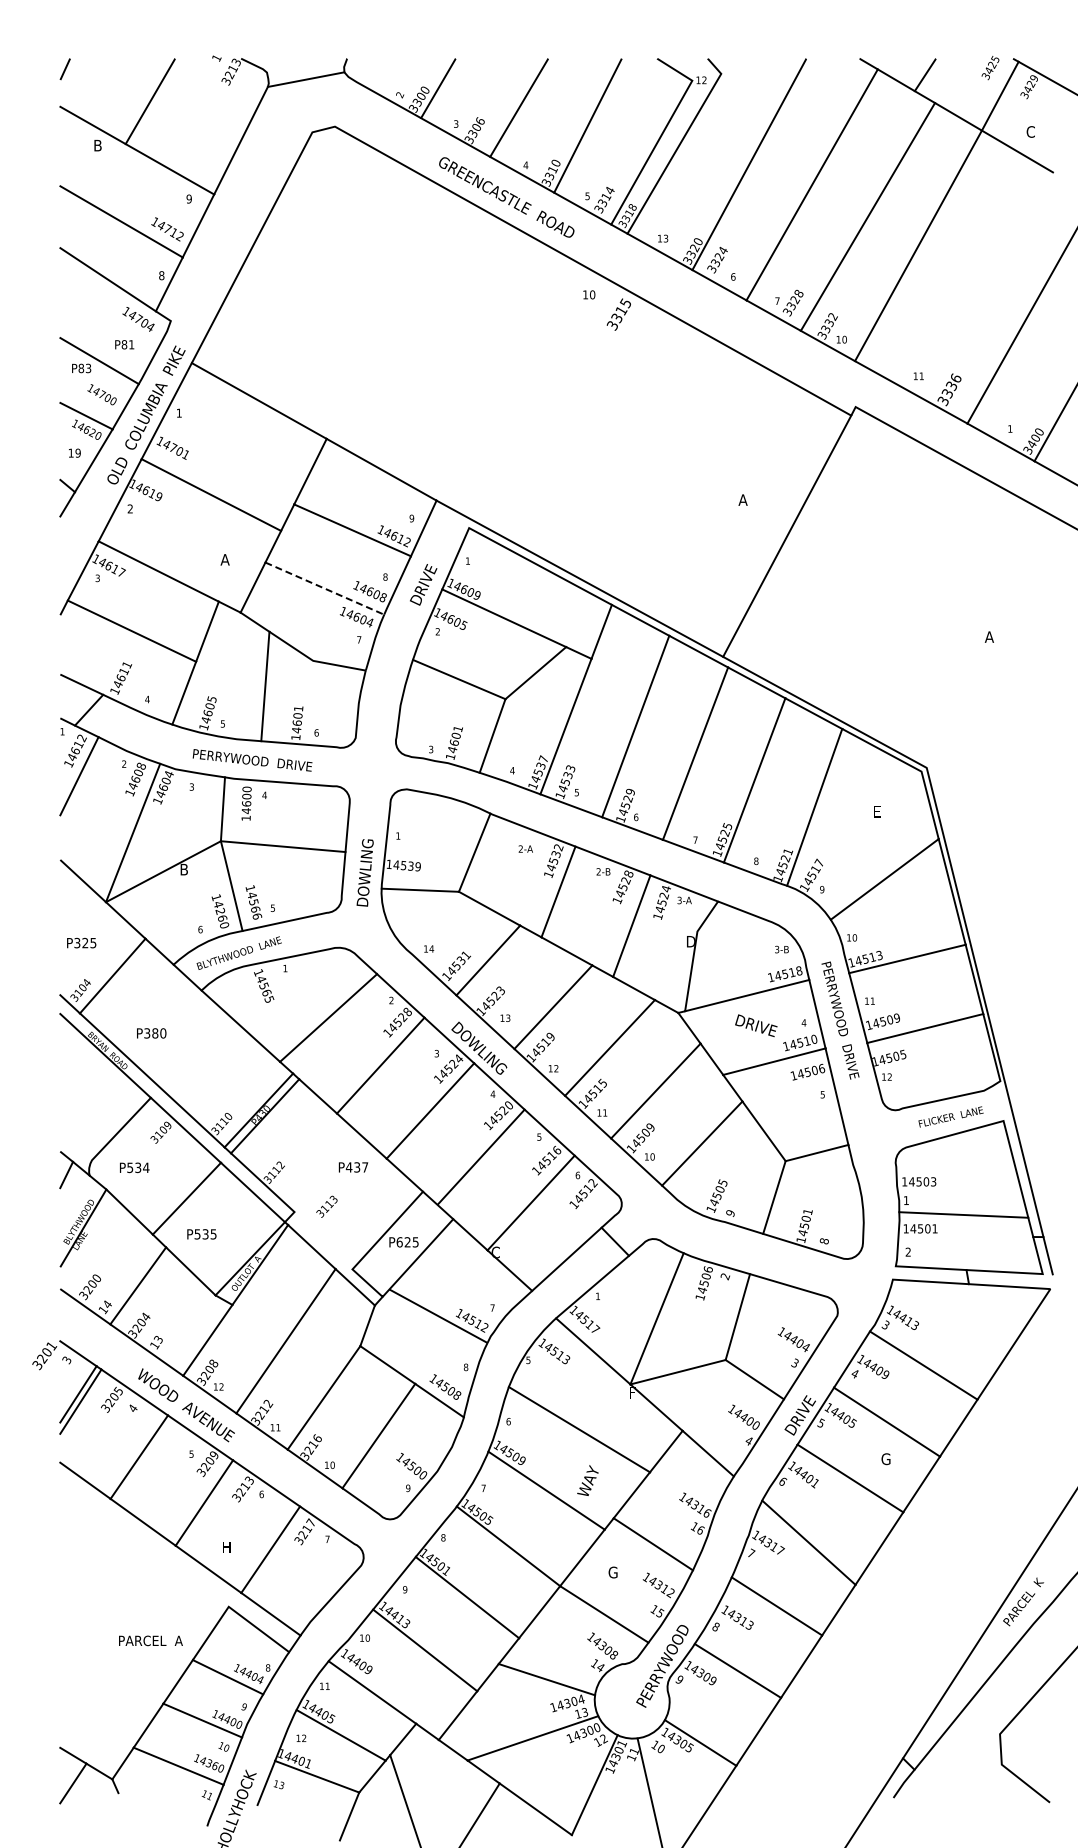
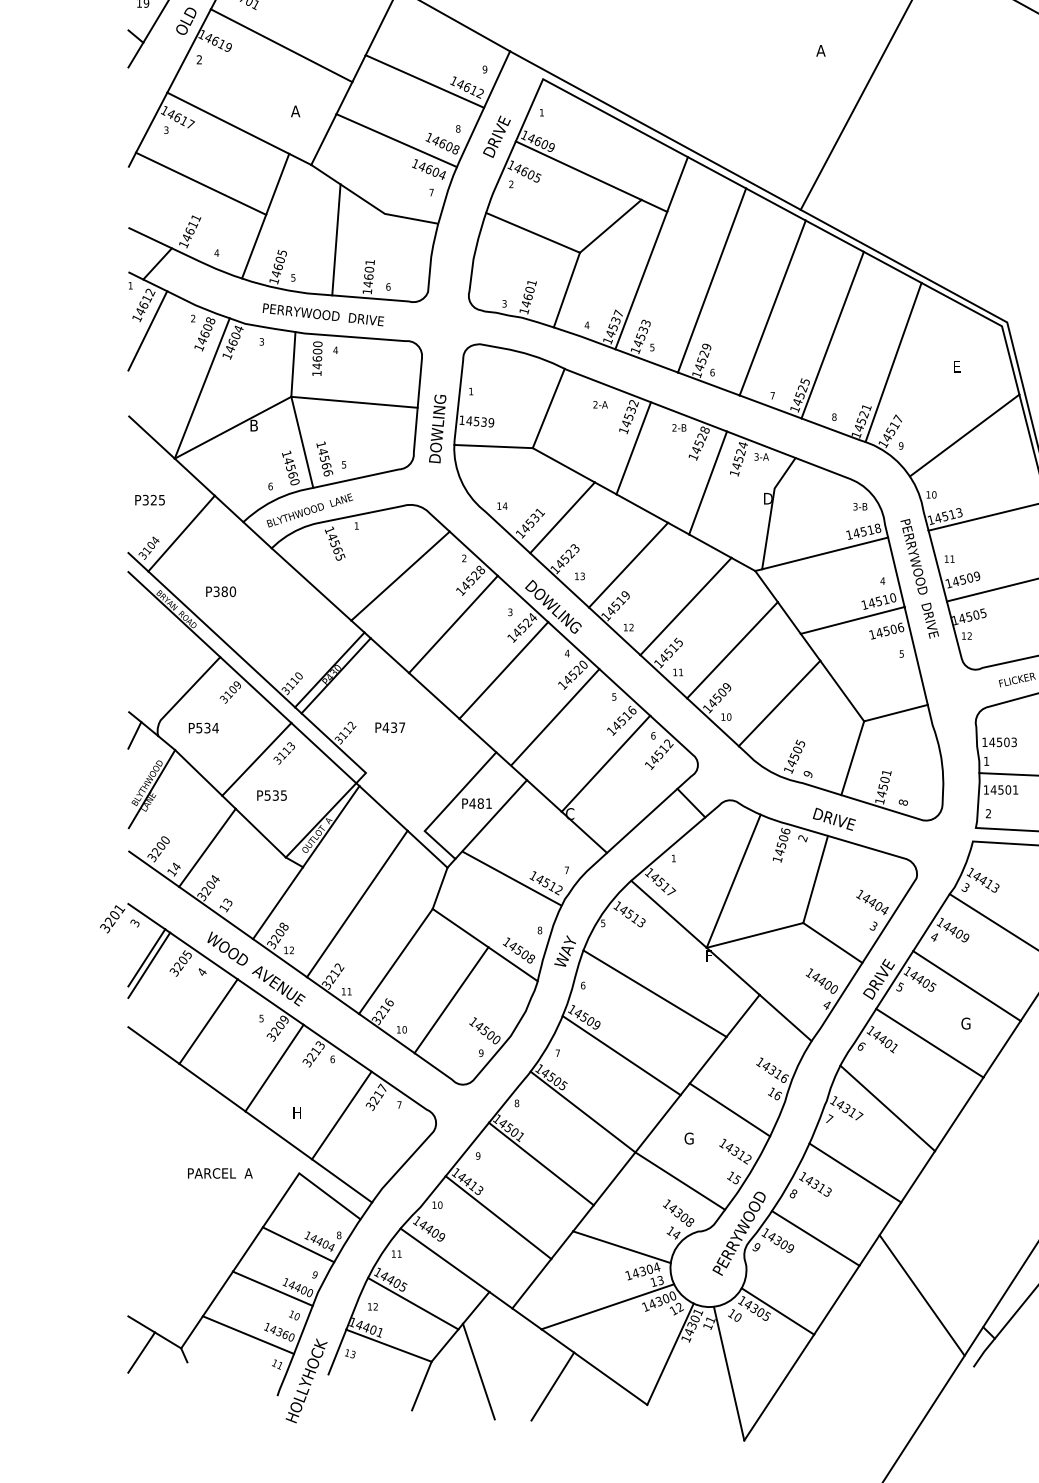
line: (324, 588) -> (396, 140), dashed -> solid
text: (220, 910) -> (290, 467), 14260 -> 14560
text: (756, 1025) -> (834, 819), moved
text: (353, 1167) -> (390, 727), moved
text: (326, 1206) -> (283, 753), moved
text: (407, 1242) -> (480, 803), P625 -> P481
text: (587, 1480) -> (564, 950), moved
text: (150, 1640) -> (219, 1173), moved
line: (842, 1726) -> (921, 1294), added

